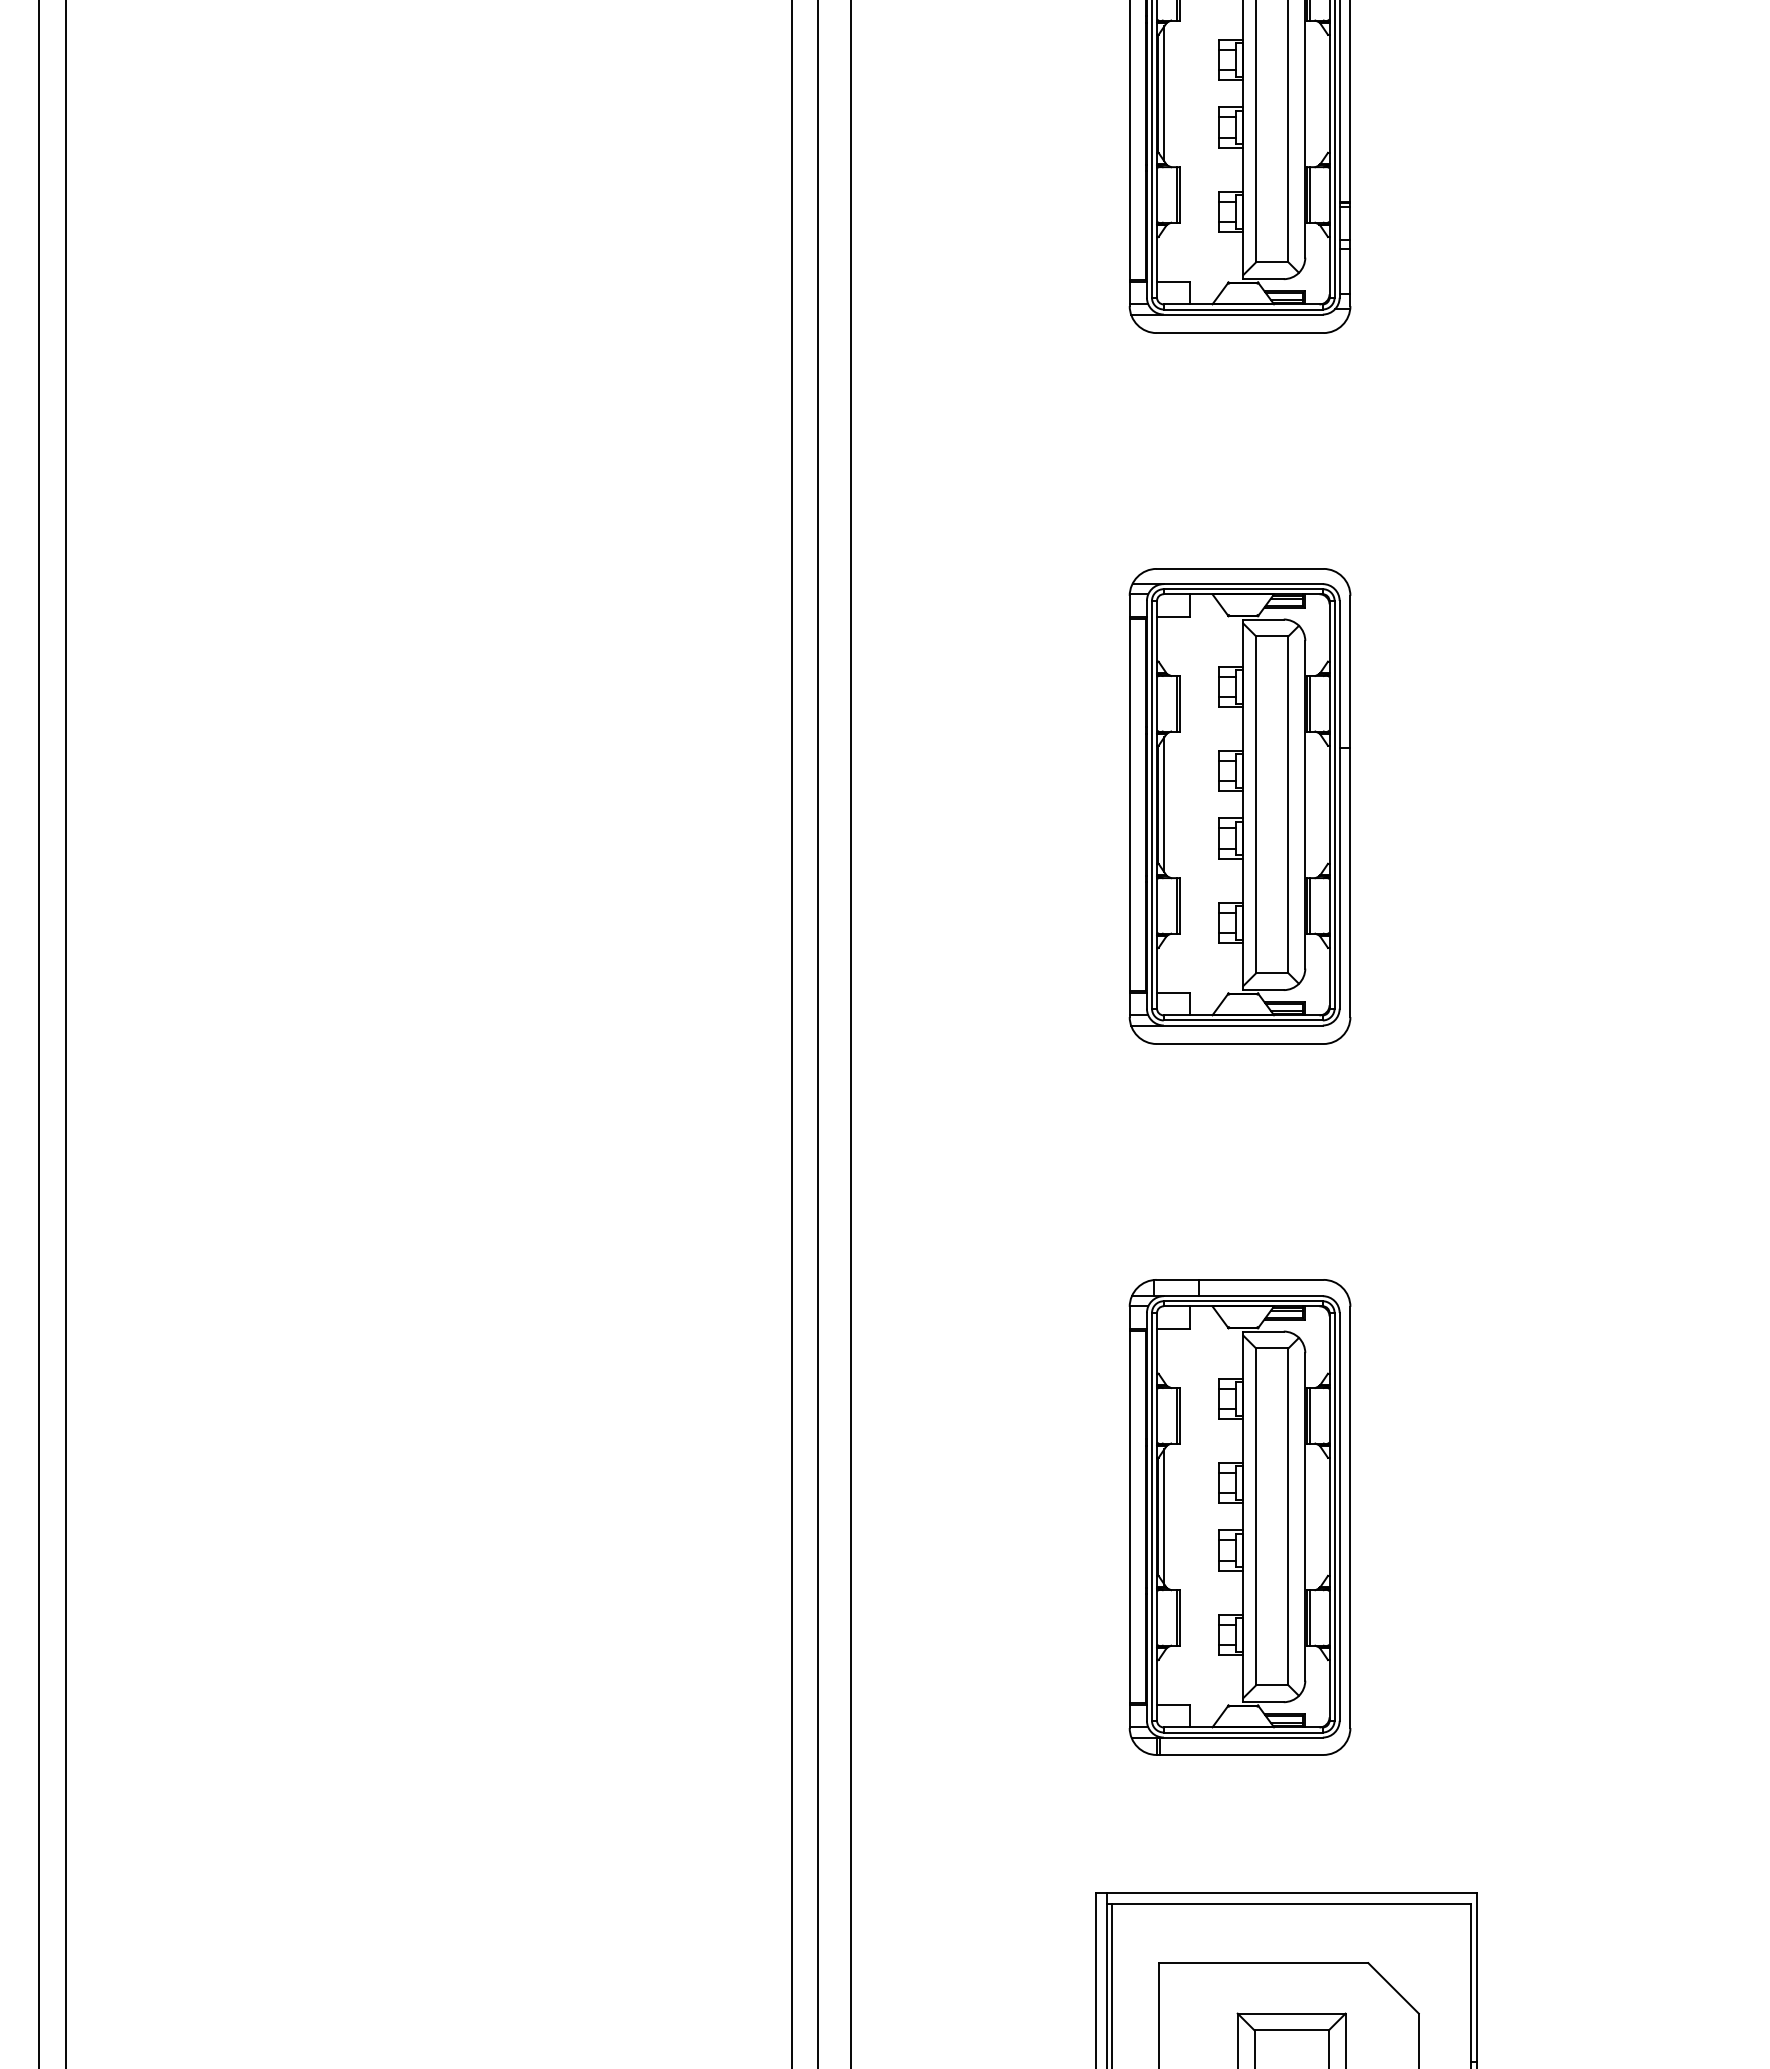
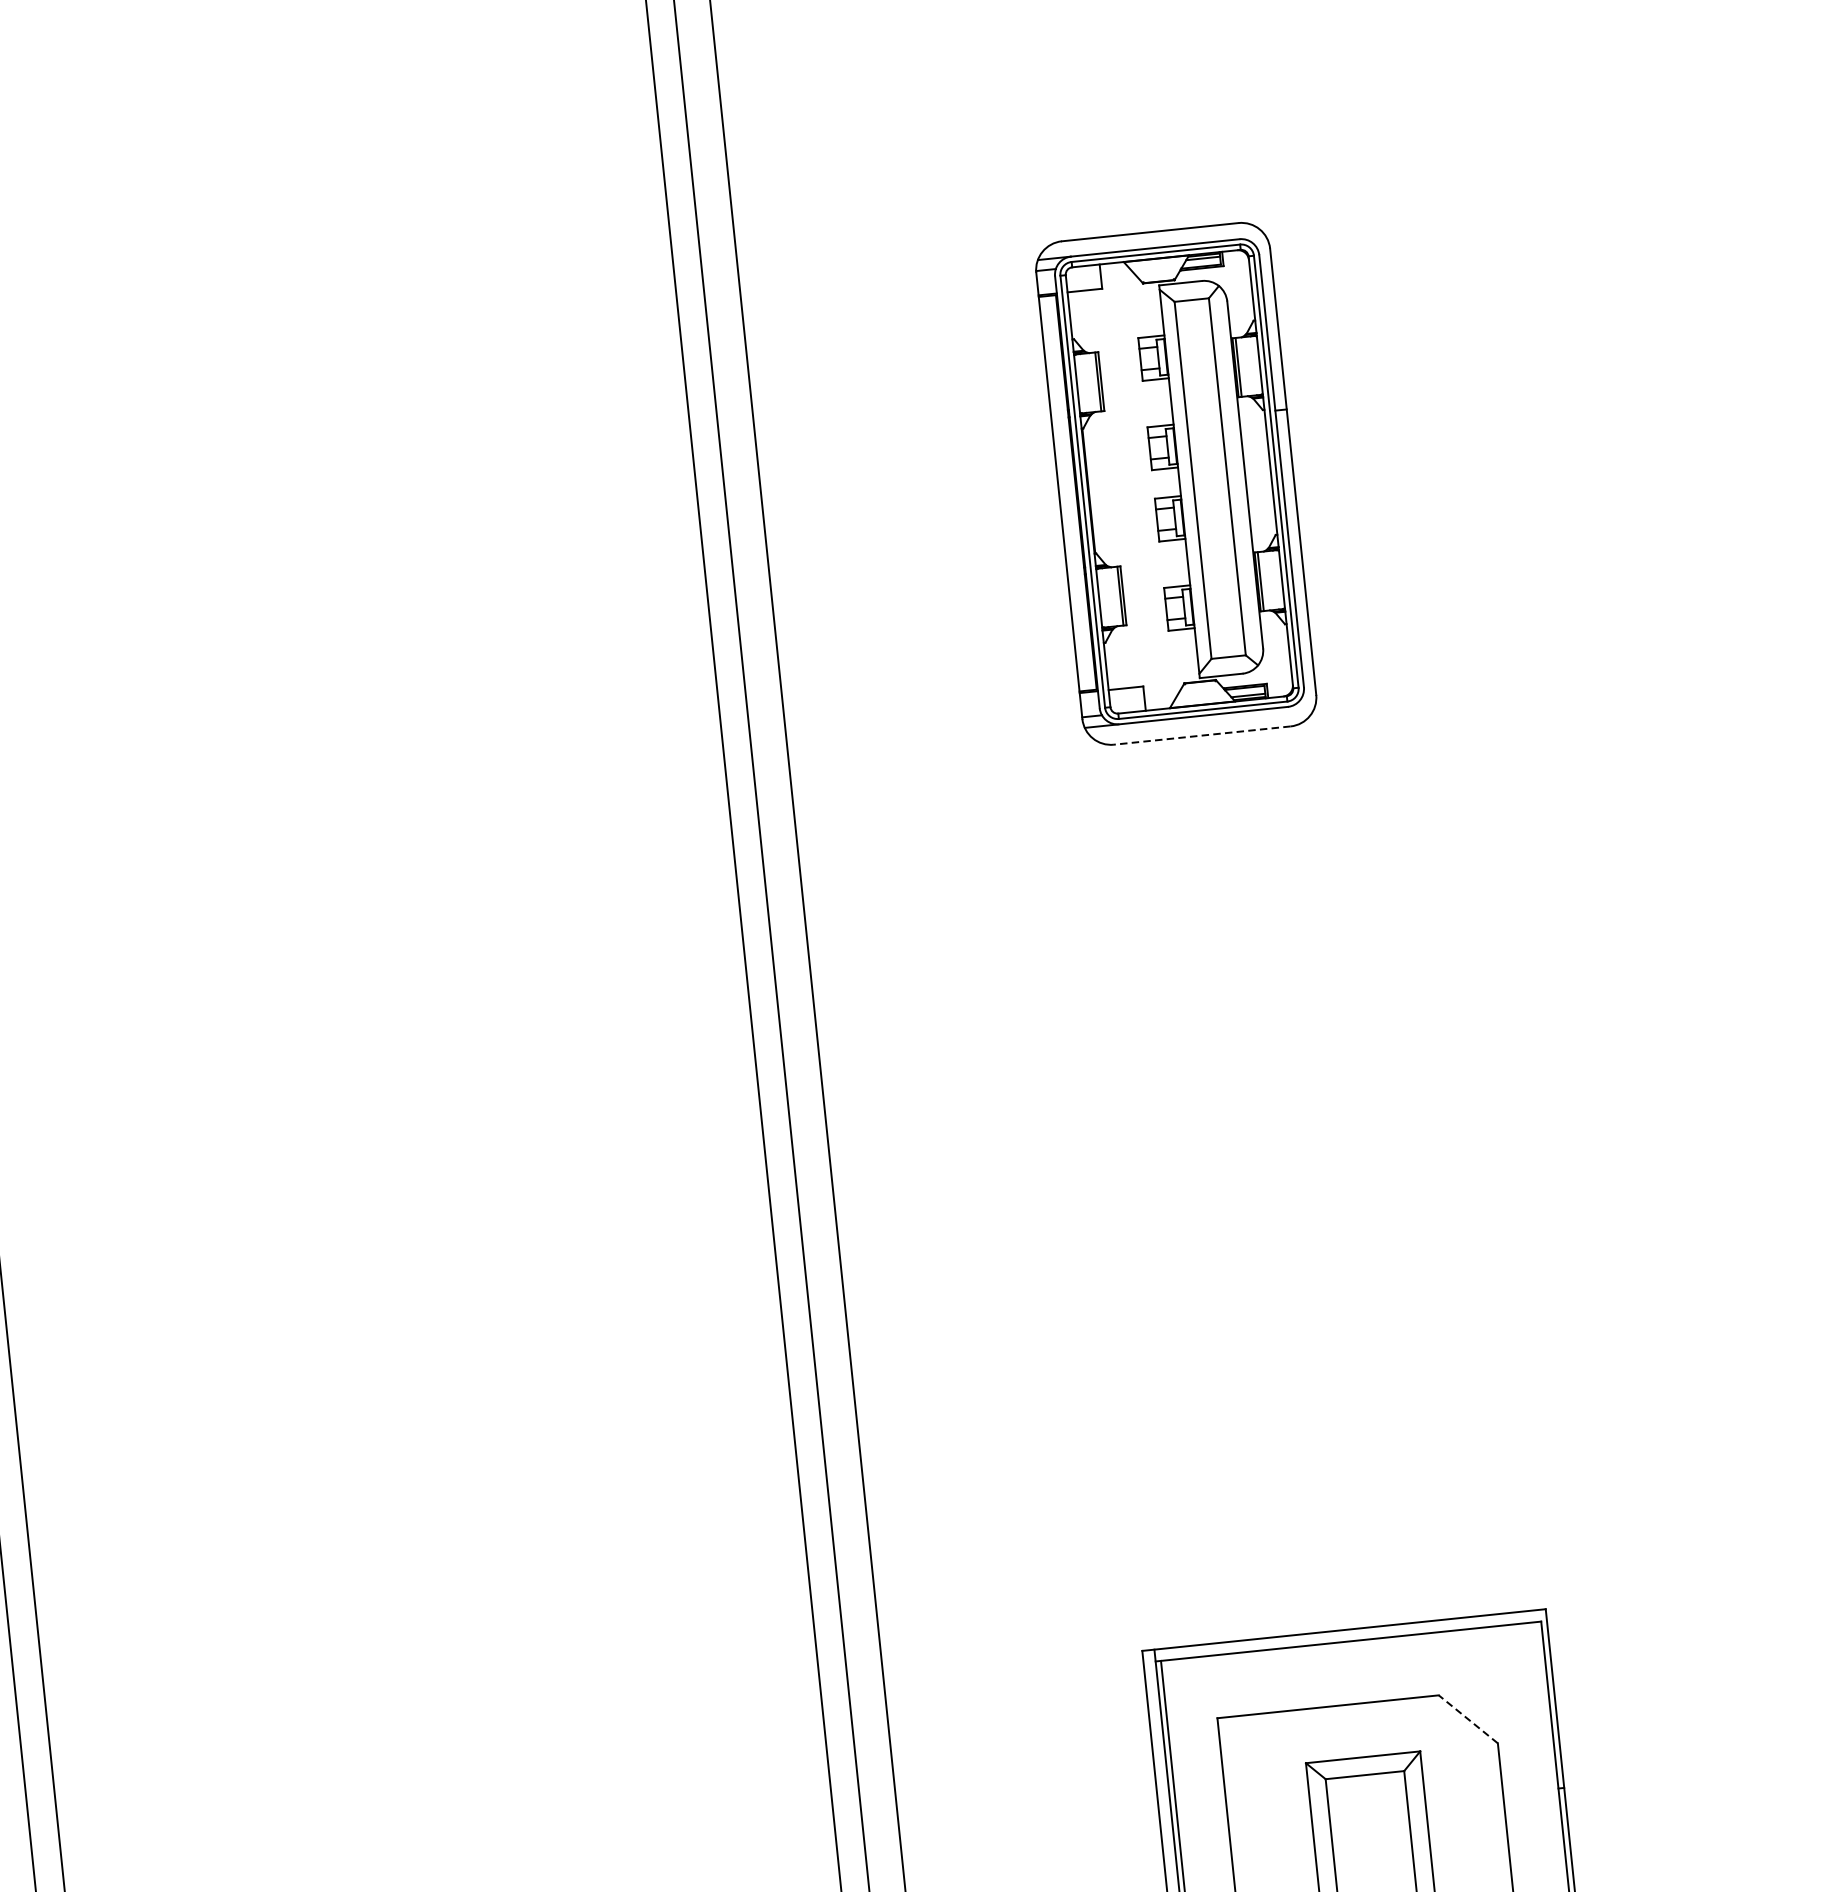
line: (1164, 804) -> (1095, 490), removed
line: (1239, 1044) -> (1201, 736), solid -> dashed
part: (1239, 1517) -> (1253, 1237), removed
line: (1393, 1988) -> (1468, 1719), solid -> dashed

